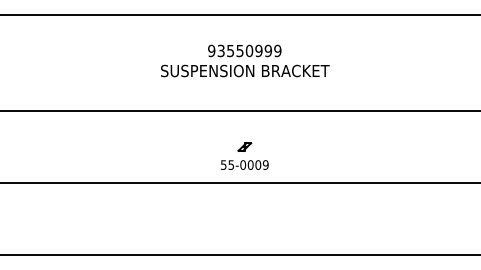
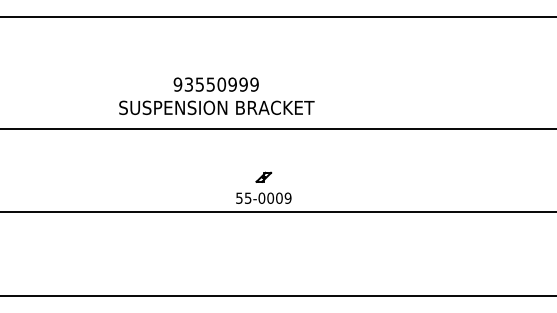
text: (245, 60) -> (217, 95), moved
part: (244, 155) -> (263, 187), moved

